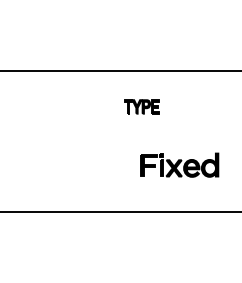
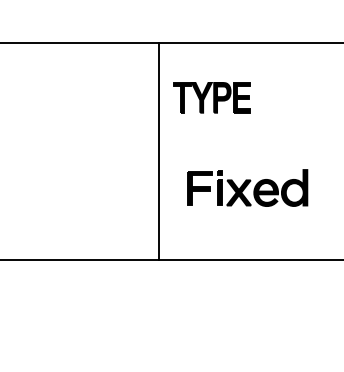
part: (141, 106) -> (211, 97), size x1.43
line: (107, 141) -> (159, 151), added
part: (179, 164) -> (247, 186), moved

